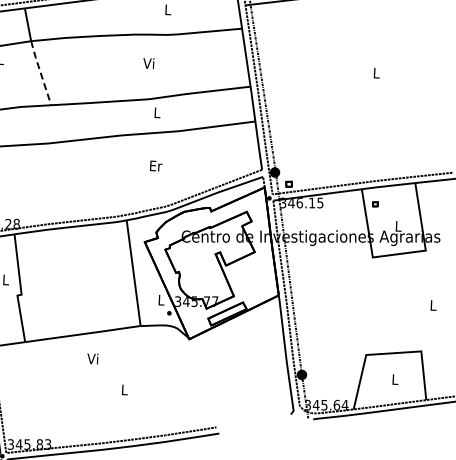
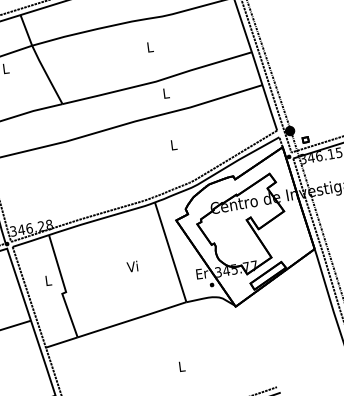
text: (148, 63) -> (149, 47), Vi -> L
line: (41, 73) -> (47, 75), dashed -> solid
text: (156, 165) -> (174, 144), Er -> L
text: (161, 299) -> (202, 273), L -> Er
text: (92, 358) -> (132, 266), moved

